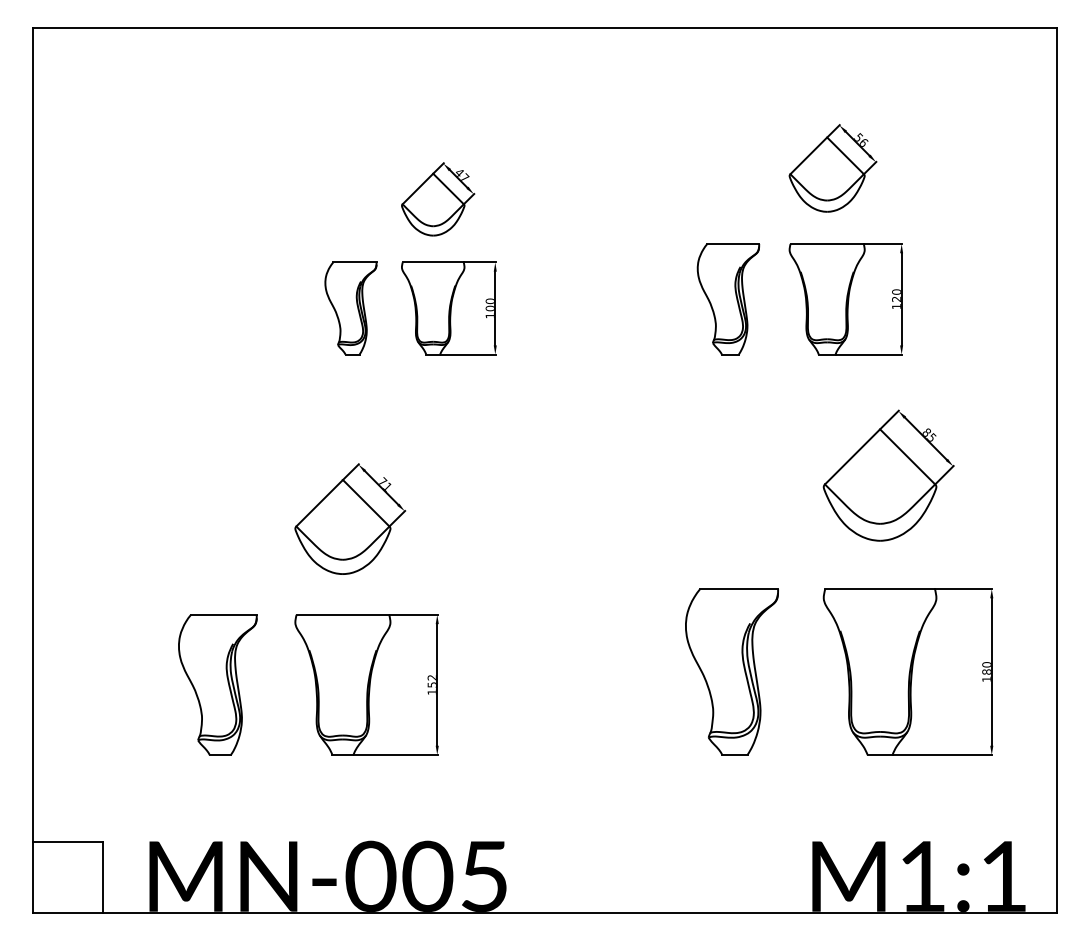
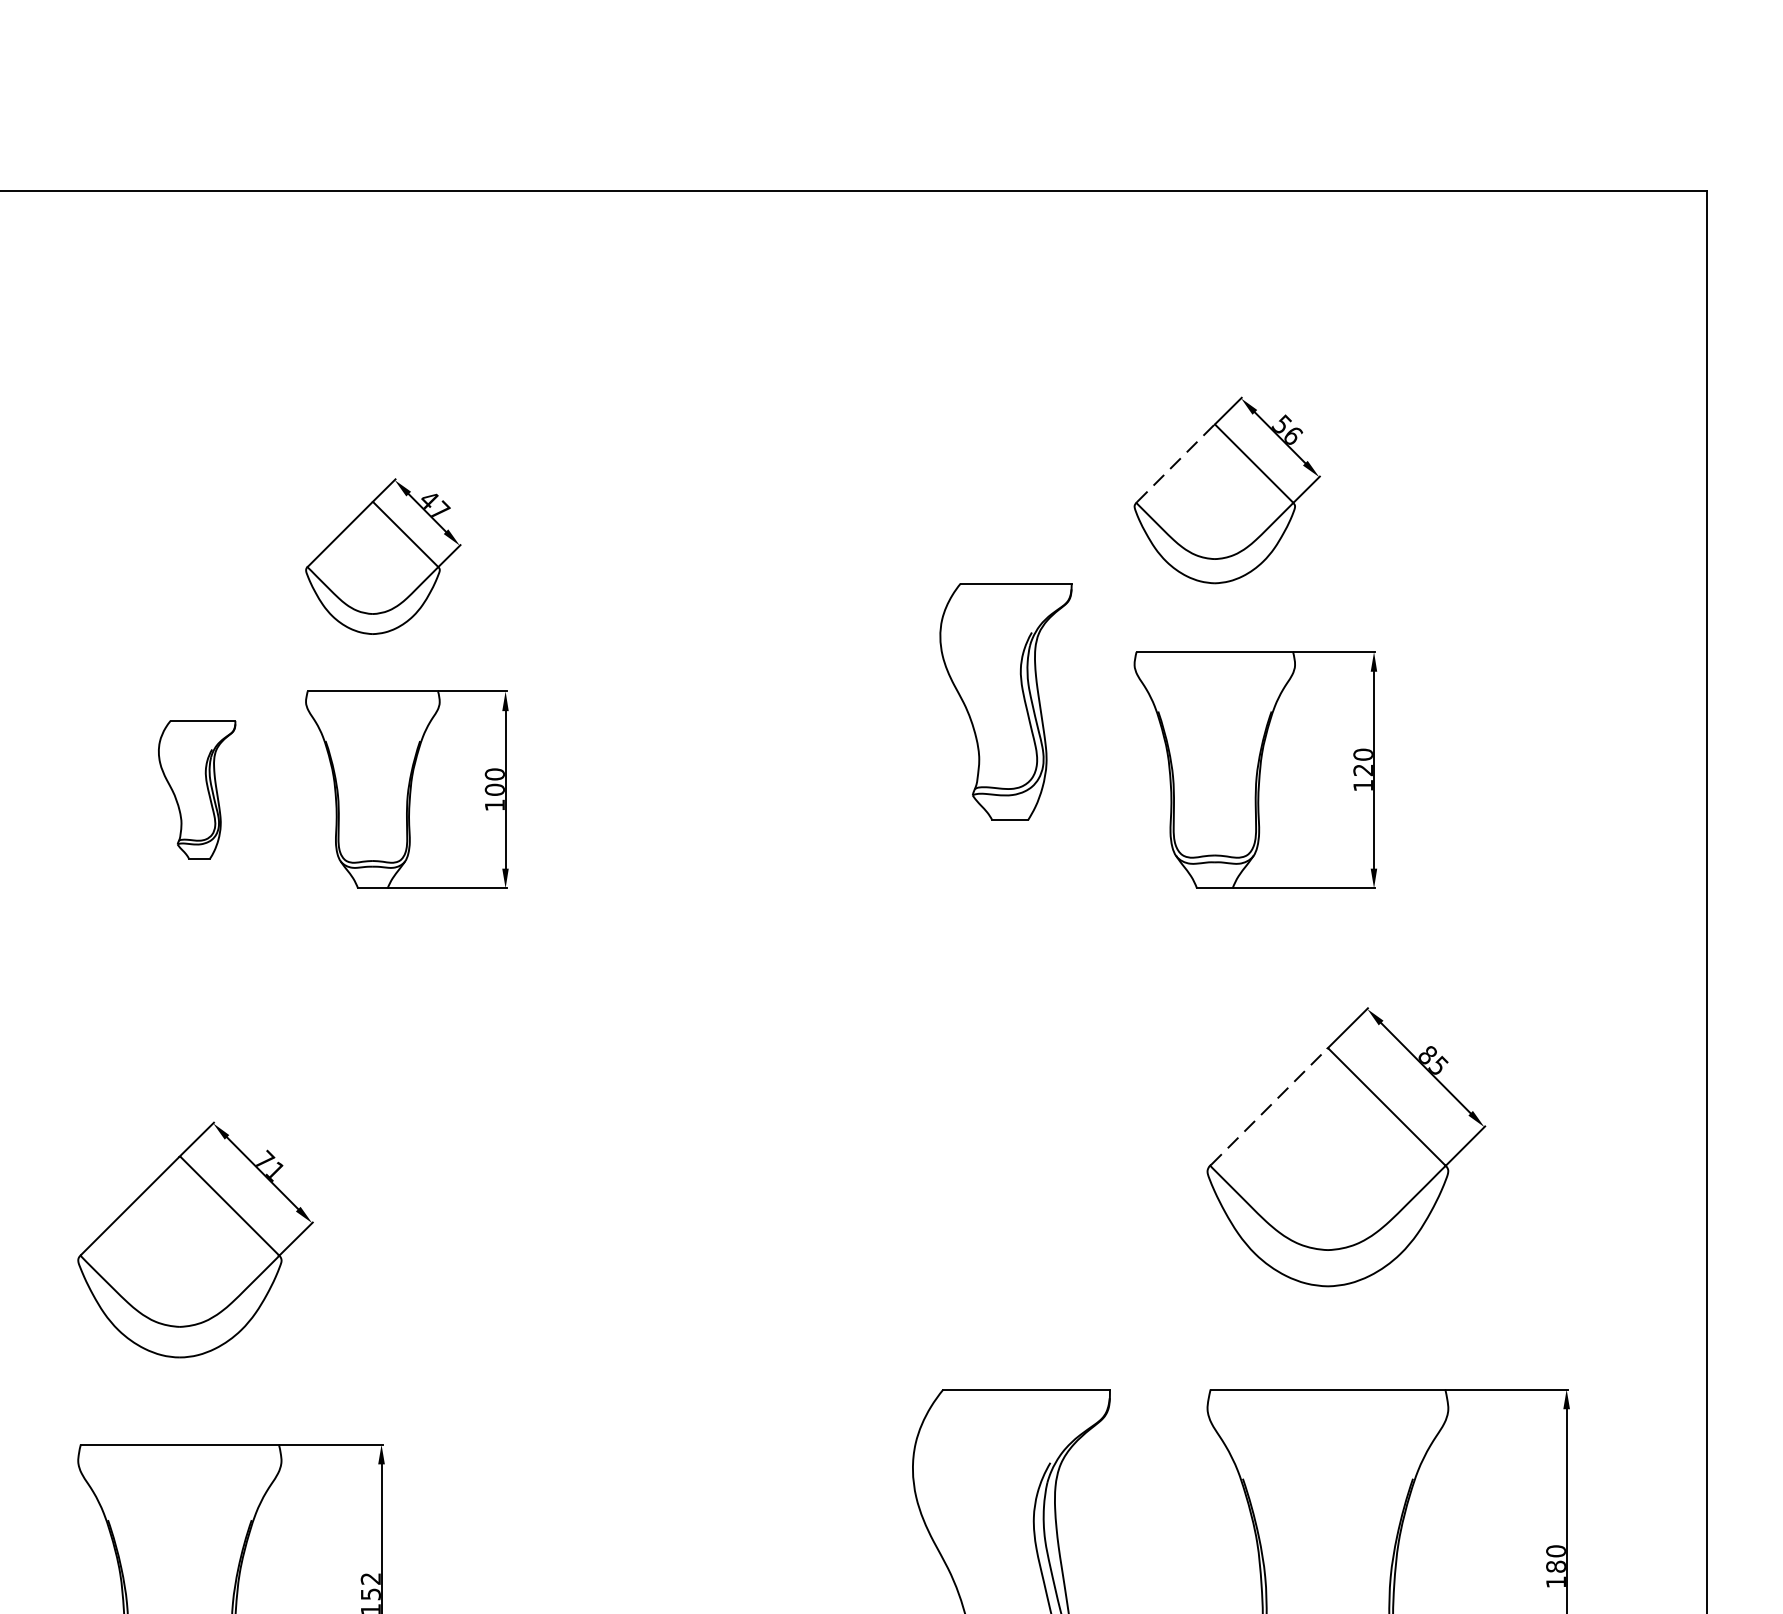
line: (808, 155) -> (1174, 462), solid -> dashed
part: (728, 299) -> (1006, 702), moved
part: (350, 308) -> (196, 789), size x0.7
line: (852, 456) -> (1268, 1106), solid -> dashed

